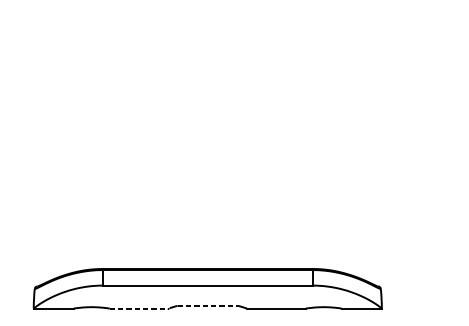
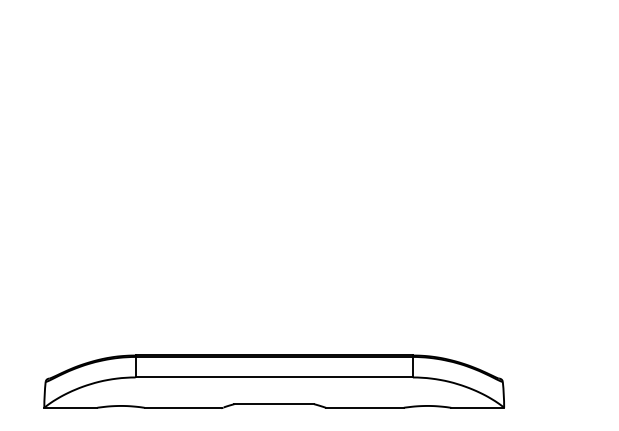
line: (208, 306) -> (274, 404), dashed -> solid
line: (139, 308) -> (183, 407), dashed -> solid

